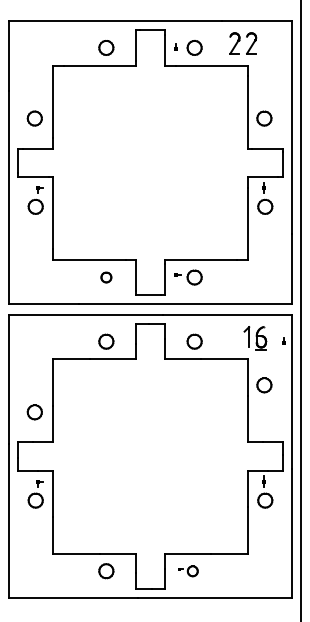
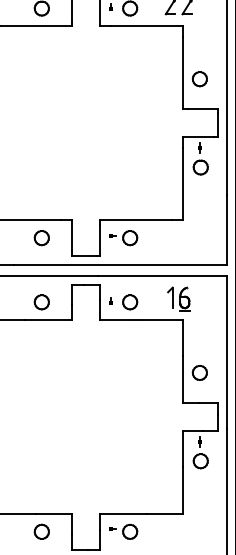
part: (106, 277) -> (42, 238), size x1.43
part: (255, 338) -> (179, 299), moved
part: (283, 340) -> (111, 301), moved
part: (264, 385) -> (200, 373), moved
part: (188, 571) -> (124, 532), size x1.43

